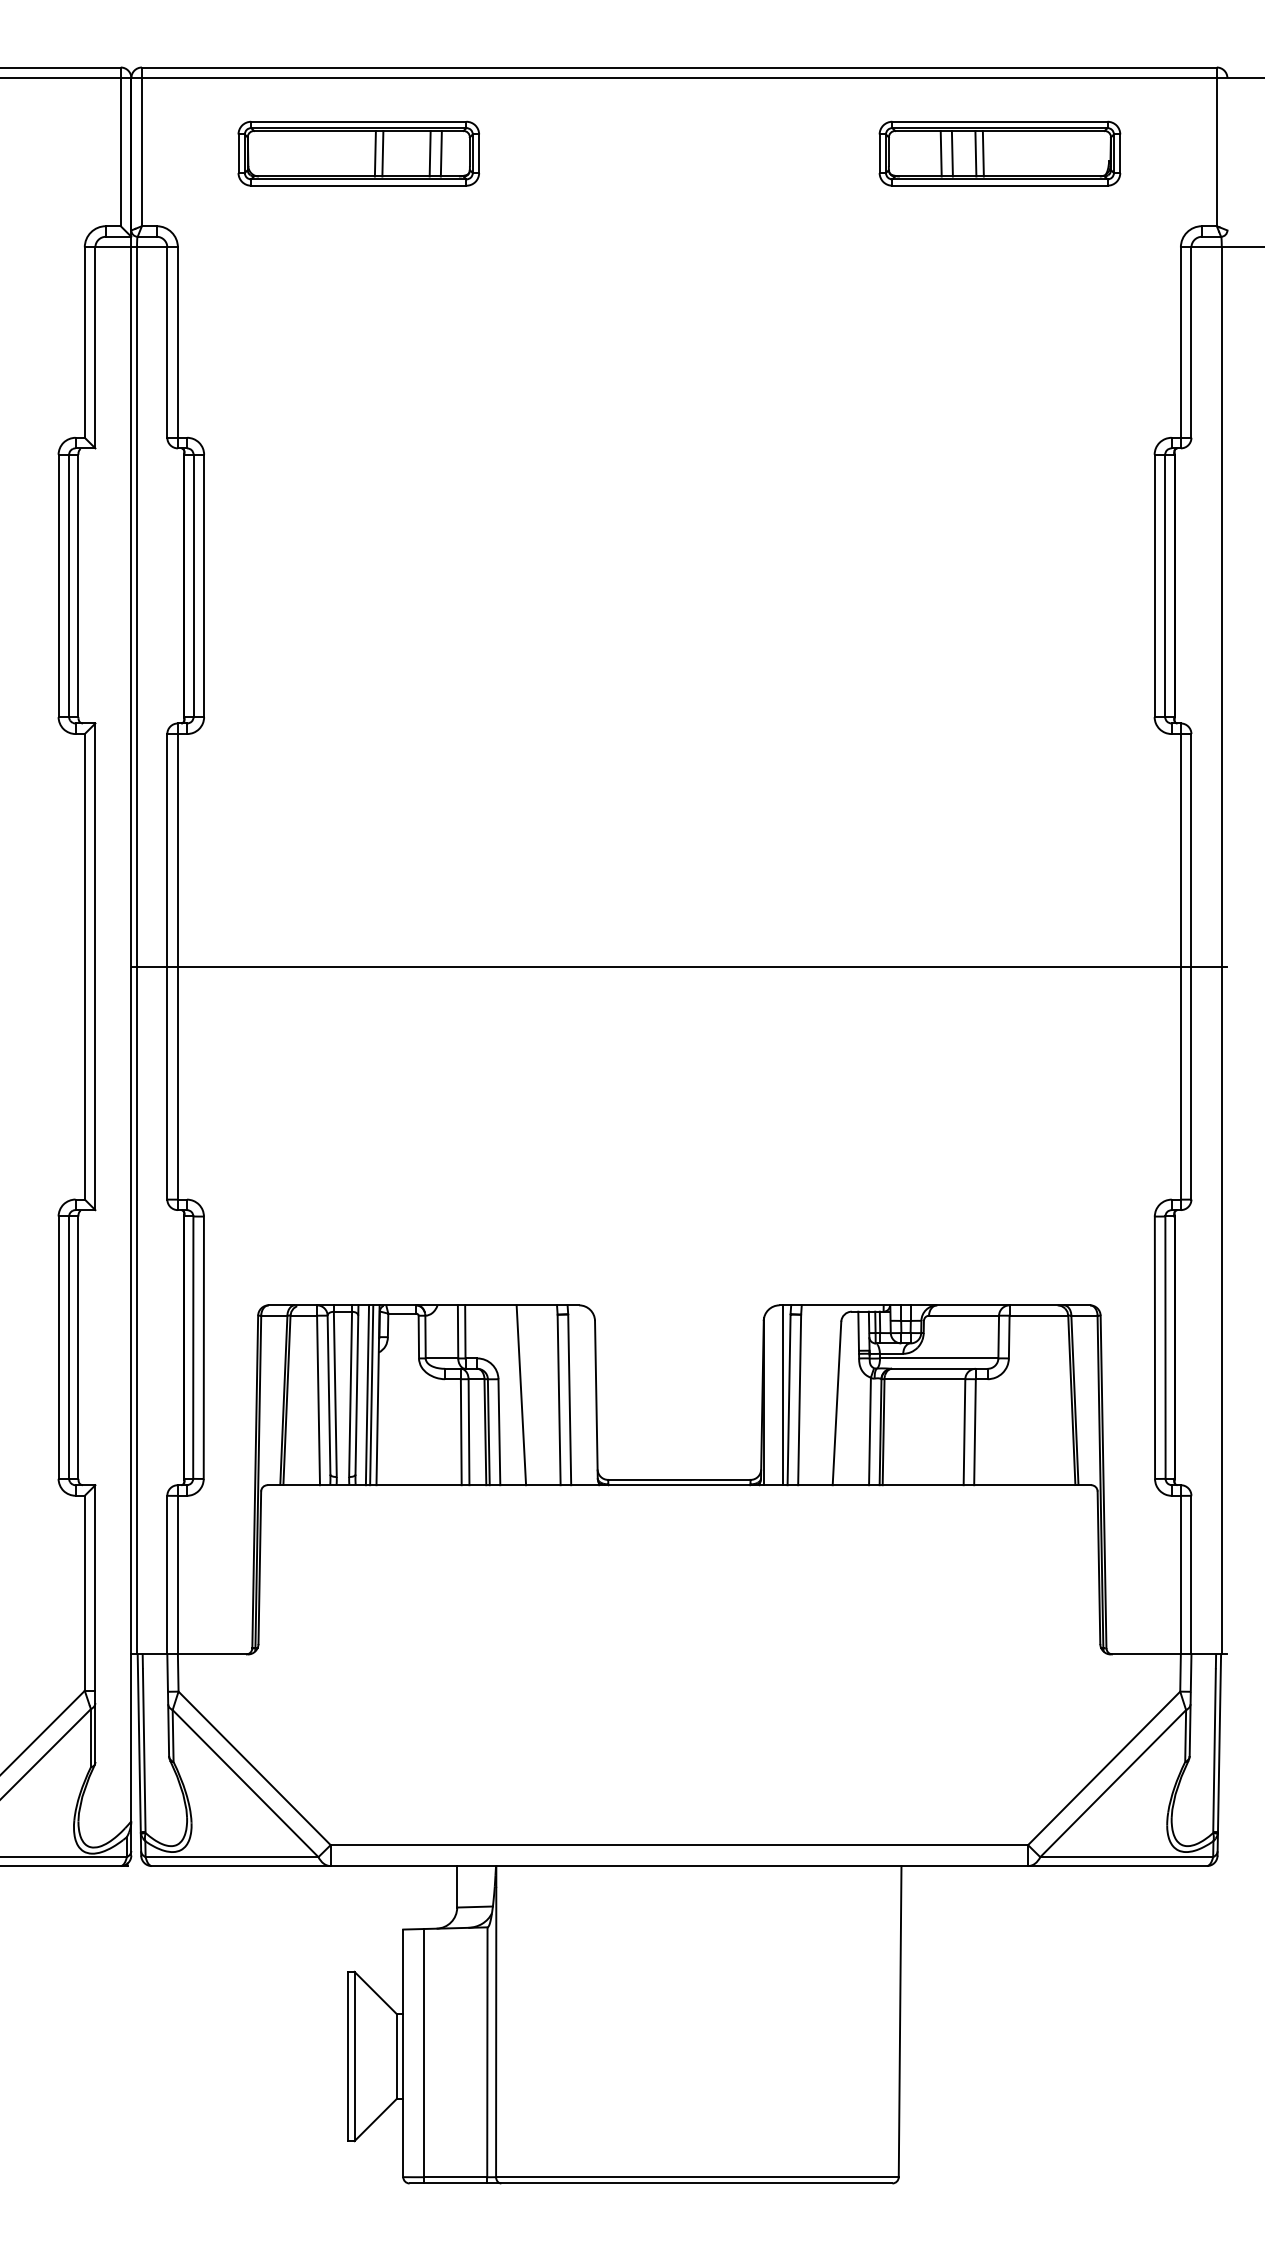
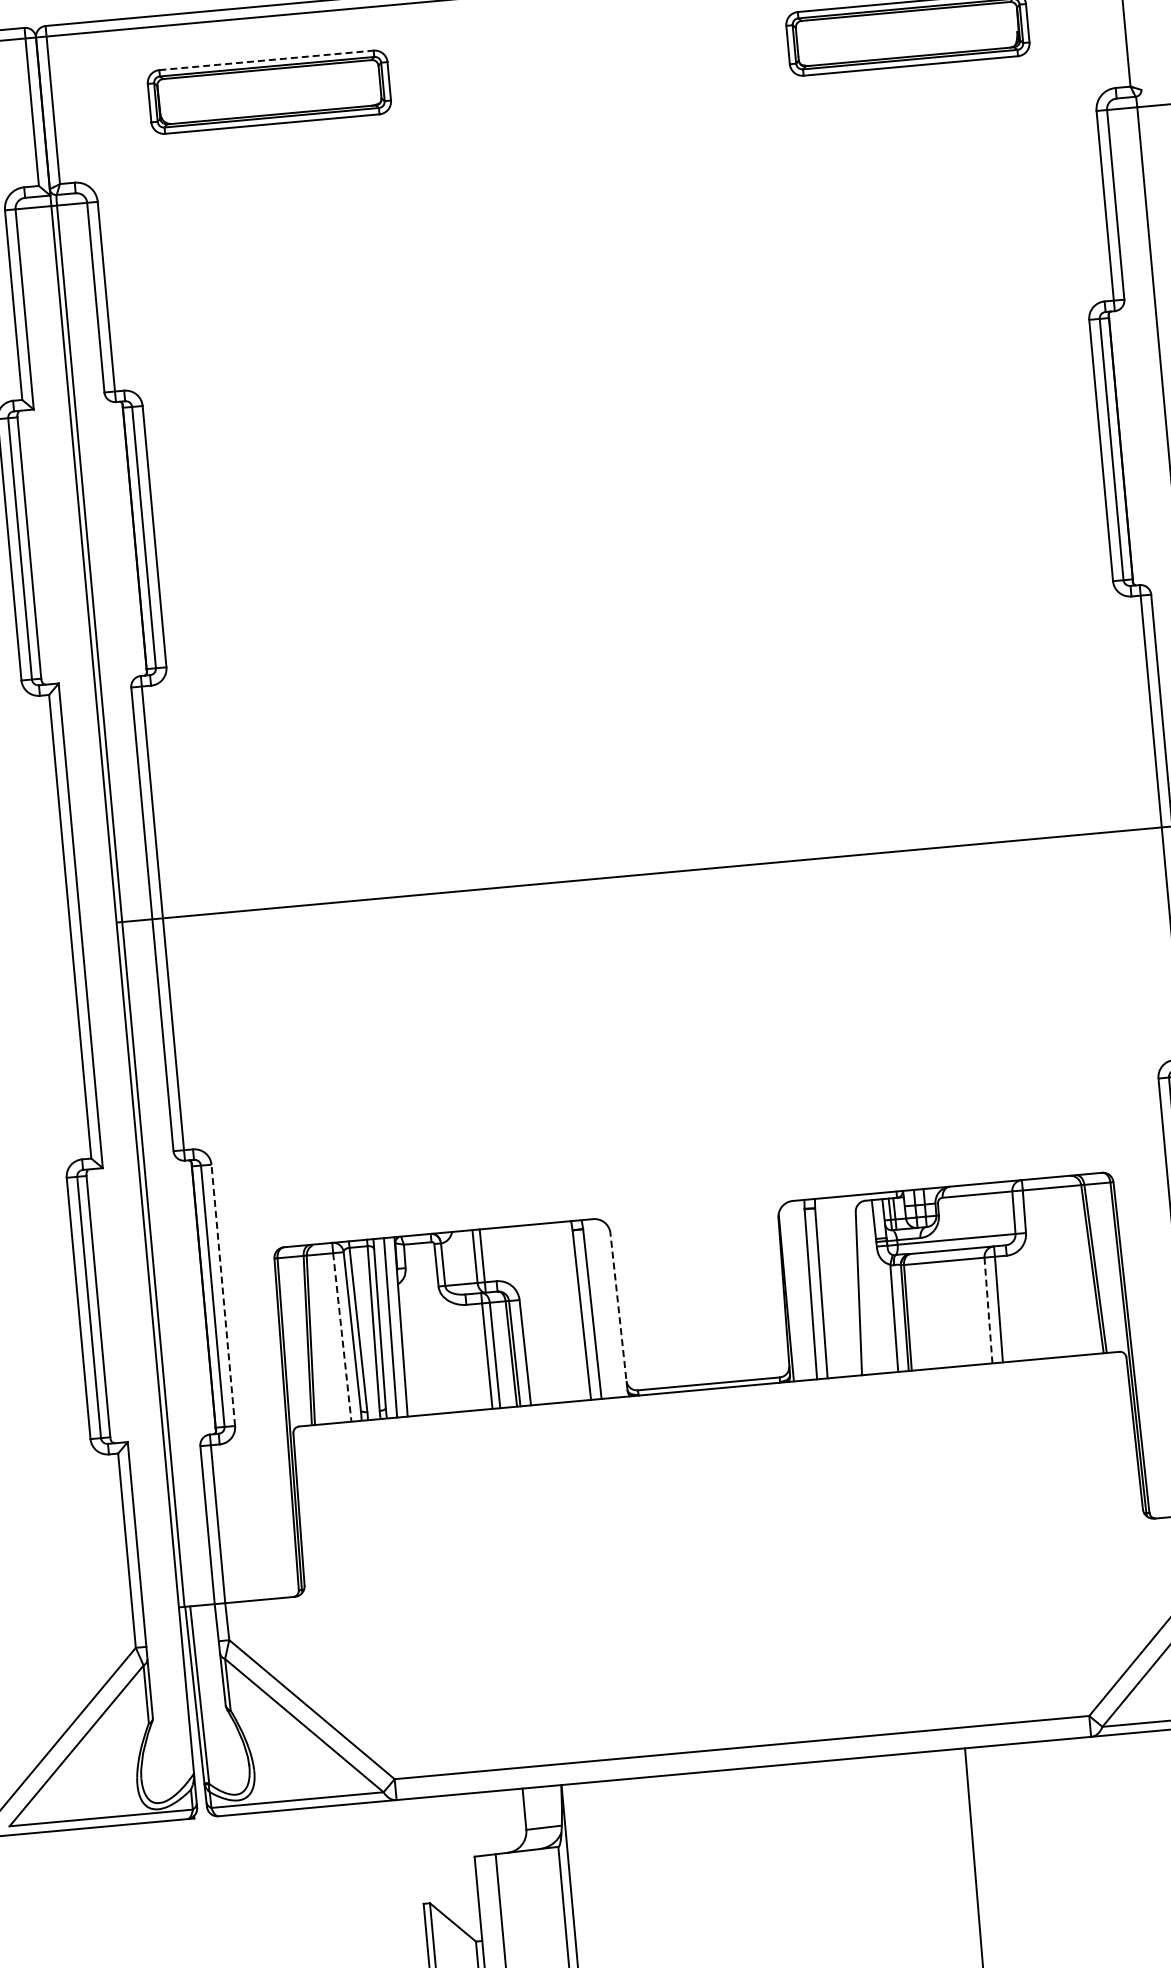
line: (358, 121) -> (266, 60), solid -> dashed
line: (374, 153) -> (285, 90), removed
line: (382, 153) -> (292, 89), removed
line: (429, 153) -> (339, 85), removed
line: (440, 153) -> (350, 84), removed
line: (940, 153) -> (848, 39), removed
line: (951, 153) -> (859, 38), removed
line: (975, 153) -> (883, 36), removed
line: (982, 153) -> (890, 35), removed
line: (203, 1347) -> (222, 1295), solid -> dashed
line: (371, 1395) -> (394, 1327), removed
line: (521, 1395) -> (543, 1314), removed
line: (782, 1395) -> (803, 1290), removed
line: (596, 1399) -> (619, 1311), solid -> dashed
line: (318, 1400) -> (342, 1337), solid -> dashed
line: (964, 1432) -> (988, 1310), solid -> dashed

